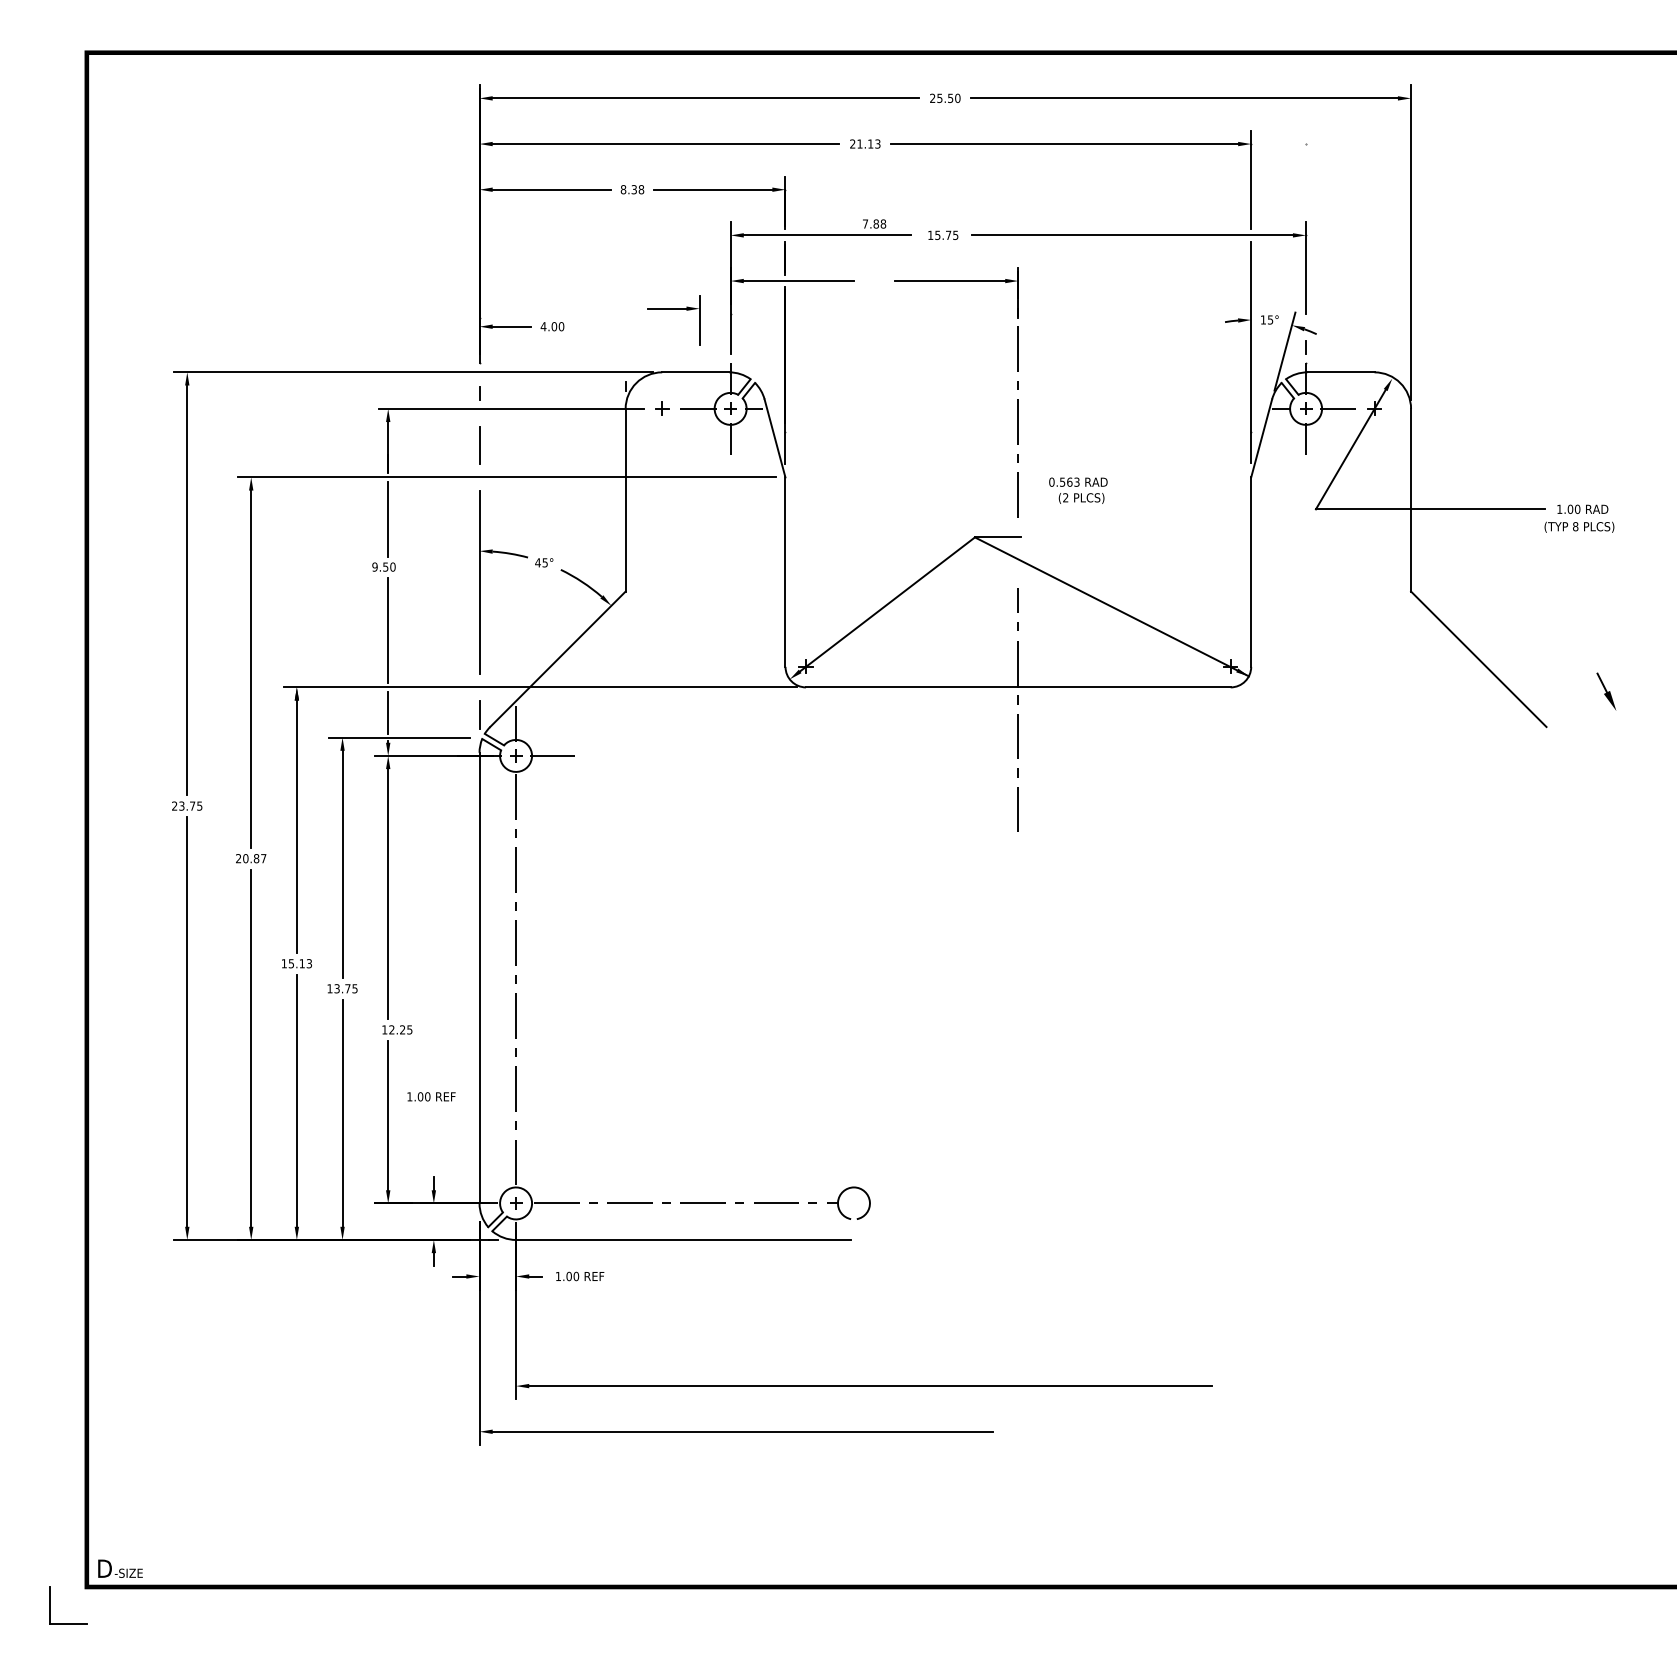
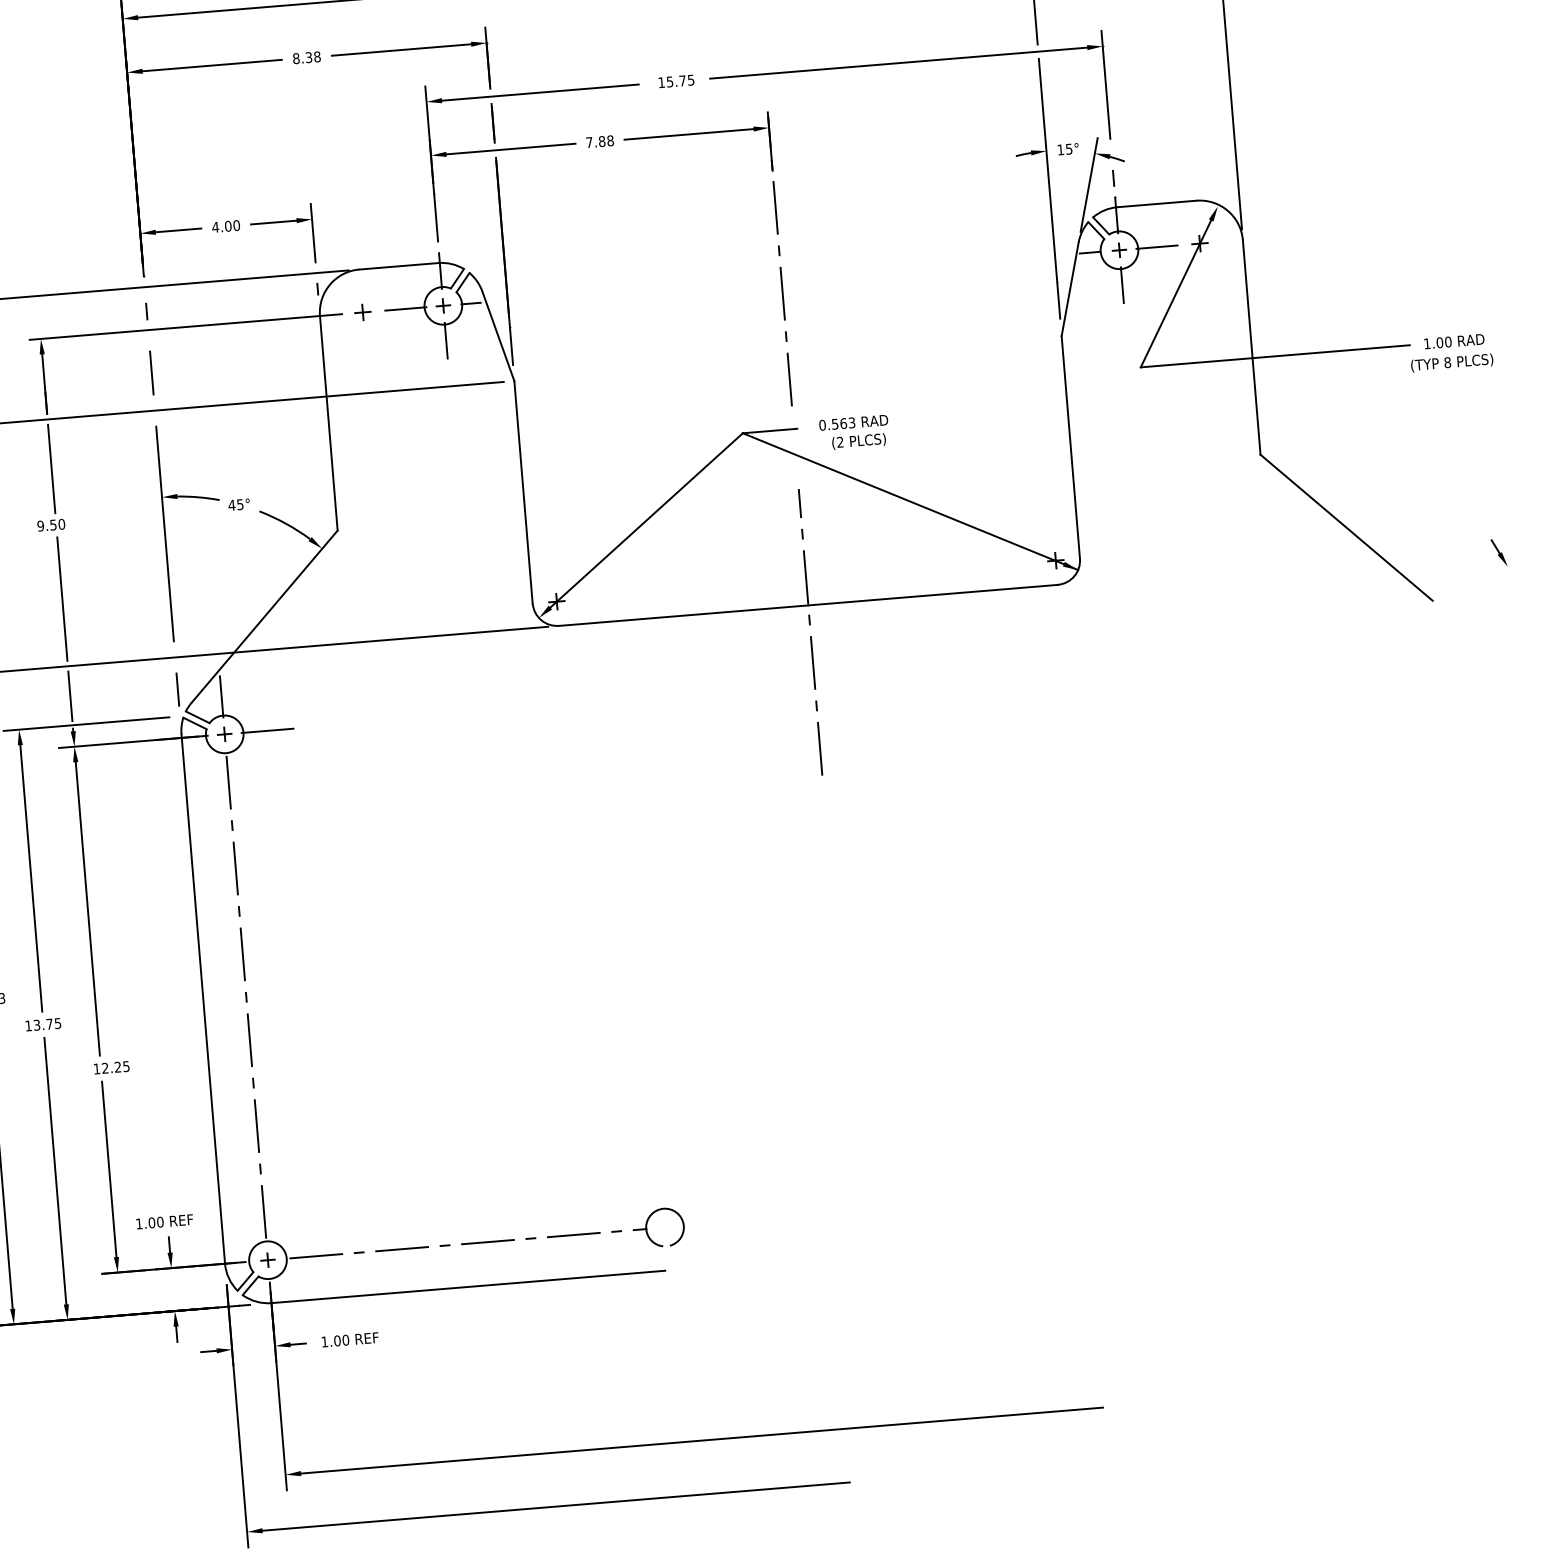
text: (874, 223) -> (599, 141), moved
part: (673, 309) -> (281, 222), moved
text: (1078, 490) -> (854, 432), moved
part: (1605, 690) -> (1498, 552), size x0.62
text: (431, 1096) -> (164, 1221), moved

